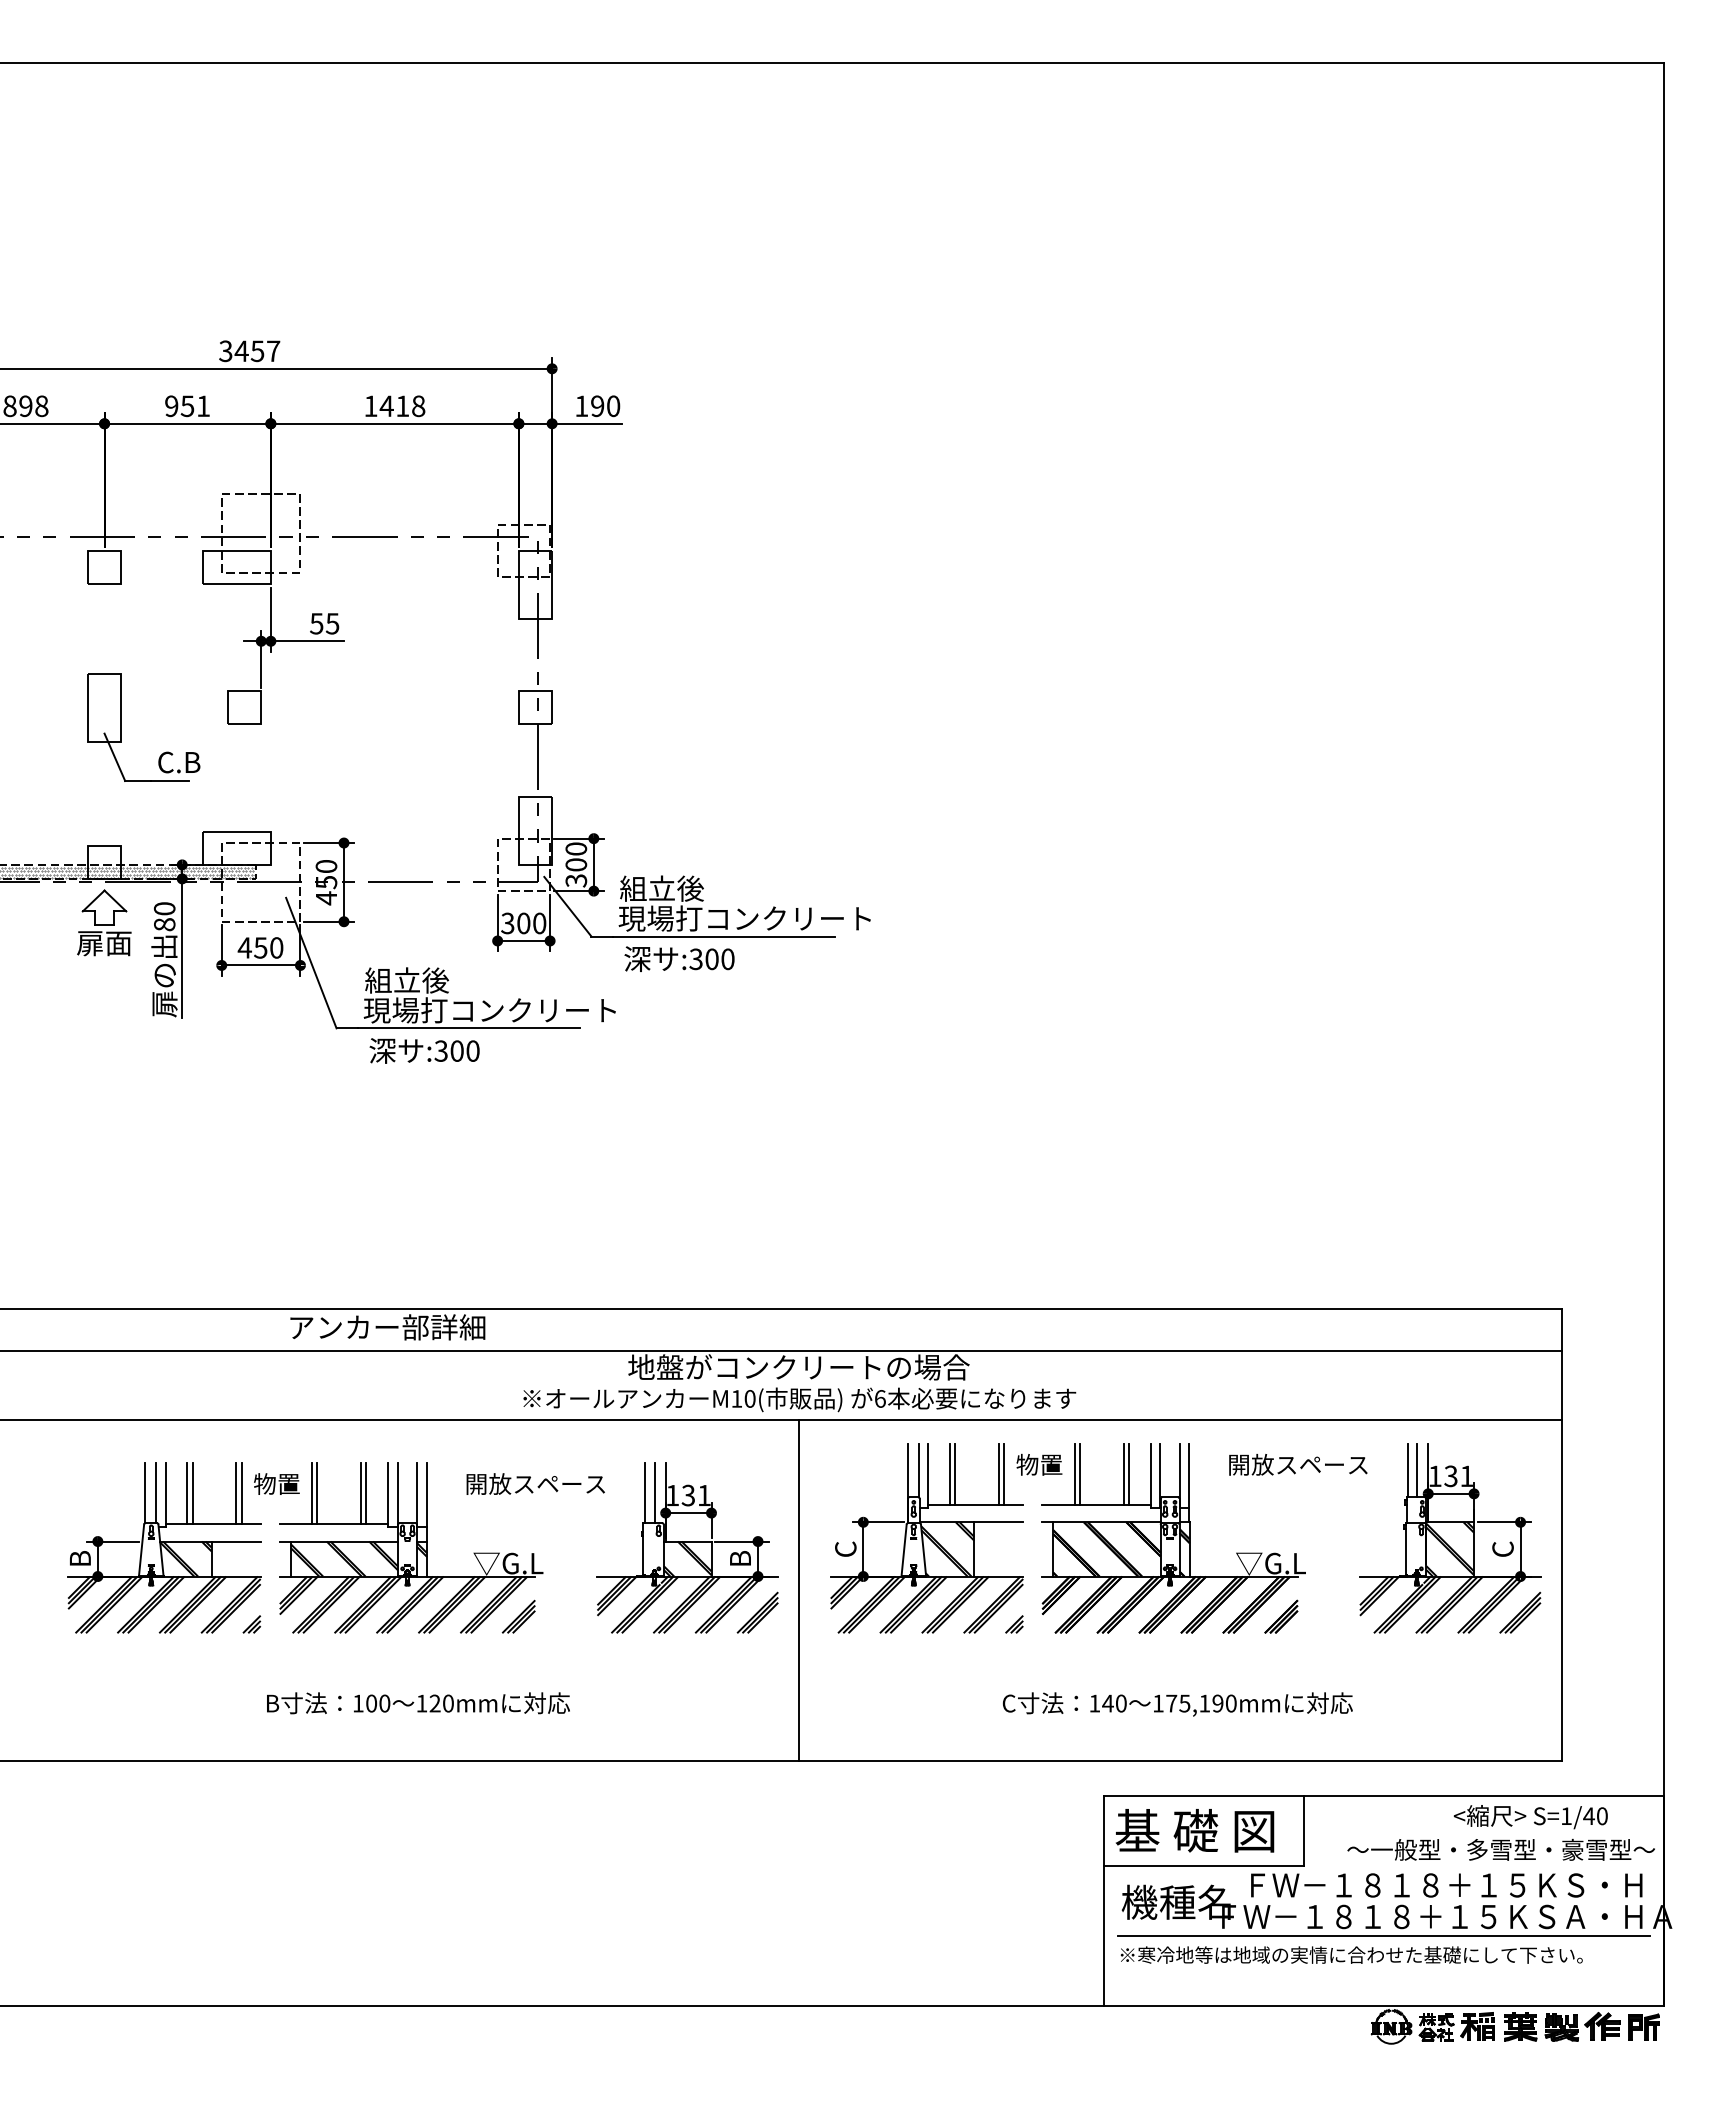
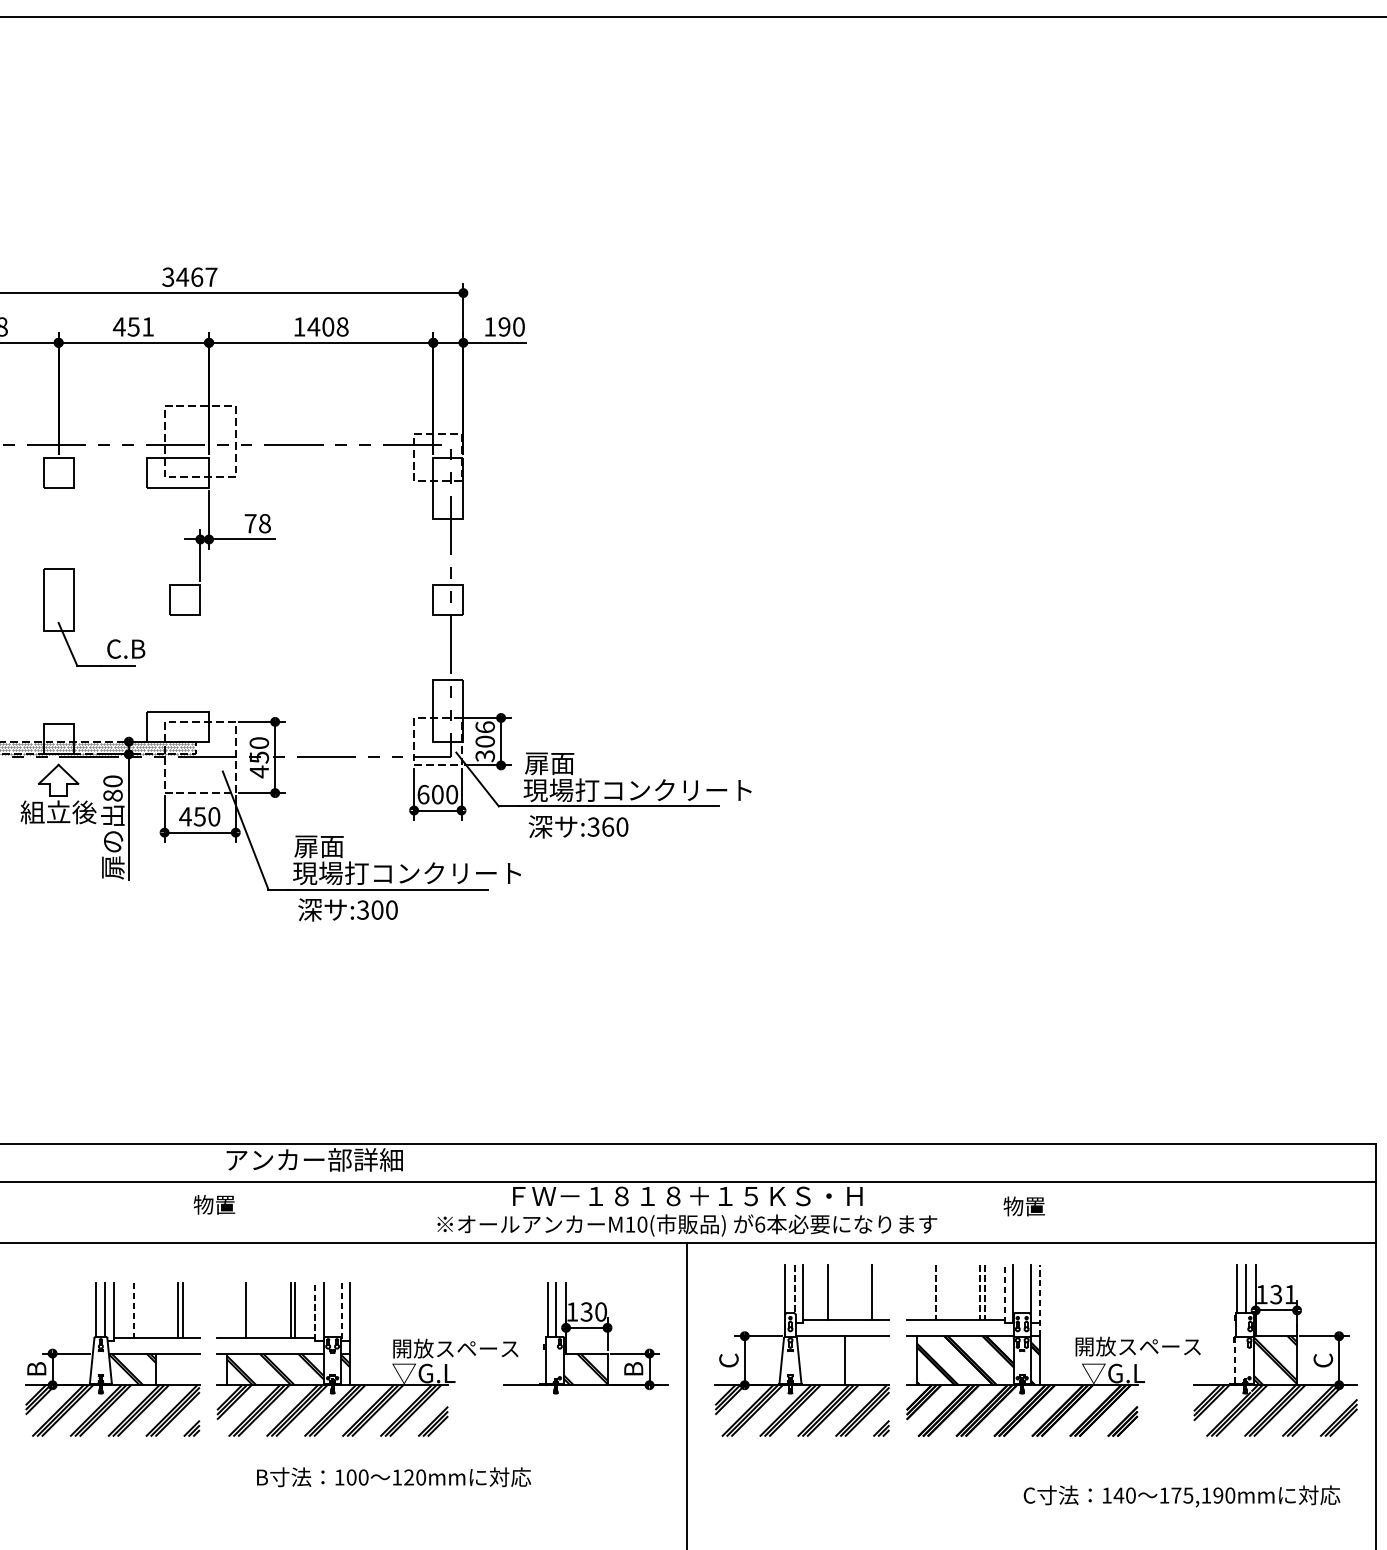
text: (257, 351) -> (196, 277), 3457 -> 3467
text: (171, 406) -> (119, 327), 951 -> 451
text: (402, 406) -> (328, 327), 1418 -> 1408
text: (324, 623) -> (257, 523), 55 -> 78
text: (575, 848) -> (484, 726), 300 -> 306
text: (661, 888) -> (562, 763), 組立後 -> 扉面
text: (507, 923) -> (423, 794), 300 -> 600
text: (104, 942) -> (58, 811), 扉面 -> 組立後
text: (711, 958) -> (607, 826), :300 -> :360
text: (407, 980) -> (332, 846), 組立後 -> 扉面
text: (800, 1367) -> (687, 1196), 地盤がコンクリートの場合 -> ＦＷ－１８１８＋１５ＫＳ・Ｈ
text: (1039, 1464) -> (1024, 1206), moved
text: (1298, 1464) -> (1138, 1346), moved
line: (918, 1470) -> (794, 1289), solid -> dashed
line: (950, 1474) -> (823, 1292), removed
line: (999, 1474) -> (867, 1292), removed
line: (1074, 1474) -> (935, 1292), solid -> dashed
line: (1080, 1474) -> (941, 1292), removed
line: (1123, 1474) -> (980, 1292), solid -> dashed
line: (1129, 1474) -> (985, 1292), solid -> dashed
line: (1150, 1476) -> (1004, 1294), solid -> dashed
line: (1189, 1482) -> (1039, 1300), solid -> dashed
text: (276, 1483) -> (214, 1204), moved
text: (535, 1483) -> (455, 1348), moved
line: (192, 1493) -> (138, 1310), removed
line: (317, 1493) -> (251, 1310), removed
line: (187, 1494) -> (133, 1311), solid -> dashed
line: (388, 1495) -> (315, 1311), solid -> dashed
line: (417, 1495) -> (341, 1311), solid -> dashed
text: (704, 1495) -> (601, 1311), 131 -> 130
hatch: (947, 1549) -> (820, 1360), removed
line: (1405, 1549) -> (1235, 1360), solid -> dashed
hatch: (687, 1604) -> (585, 1410), removed
text: (418, 1703) -> (394, 1477), moved
text: (1177, 1704) -> (1181, 1496), moved

